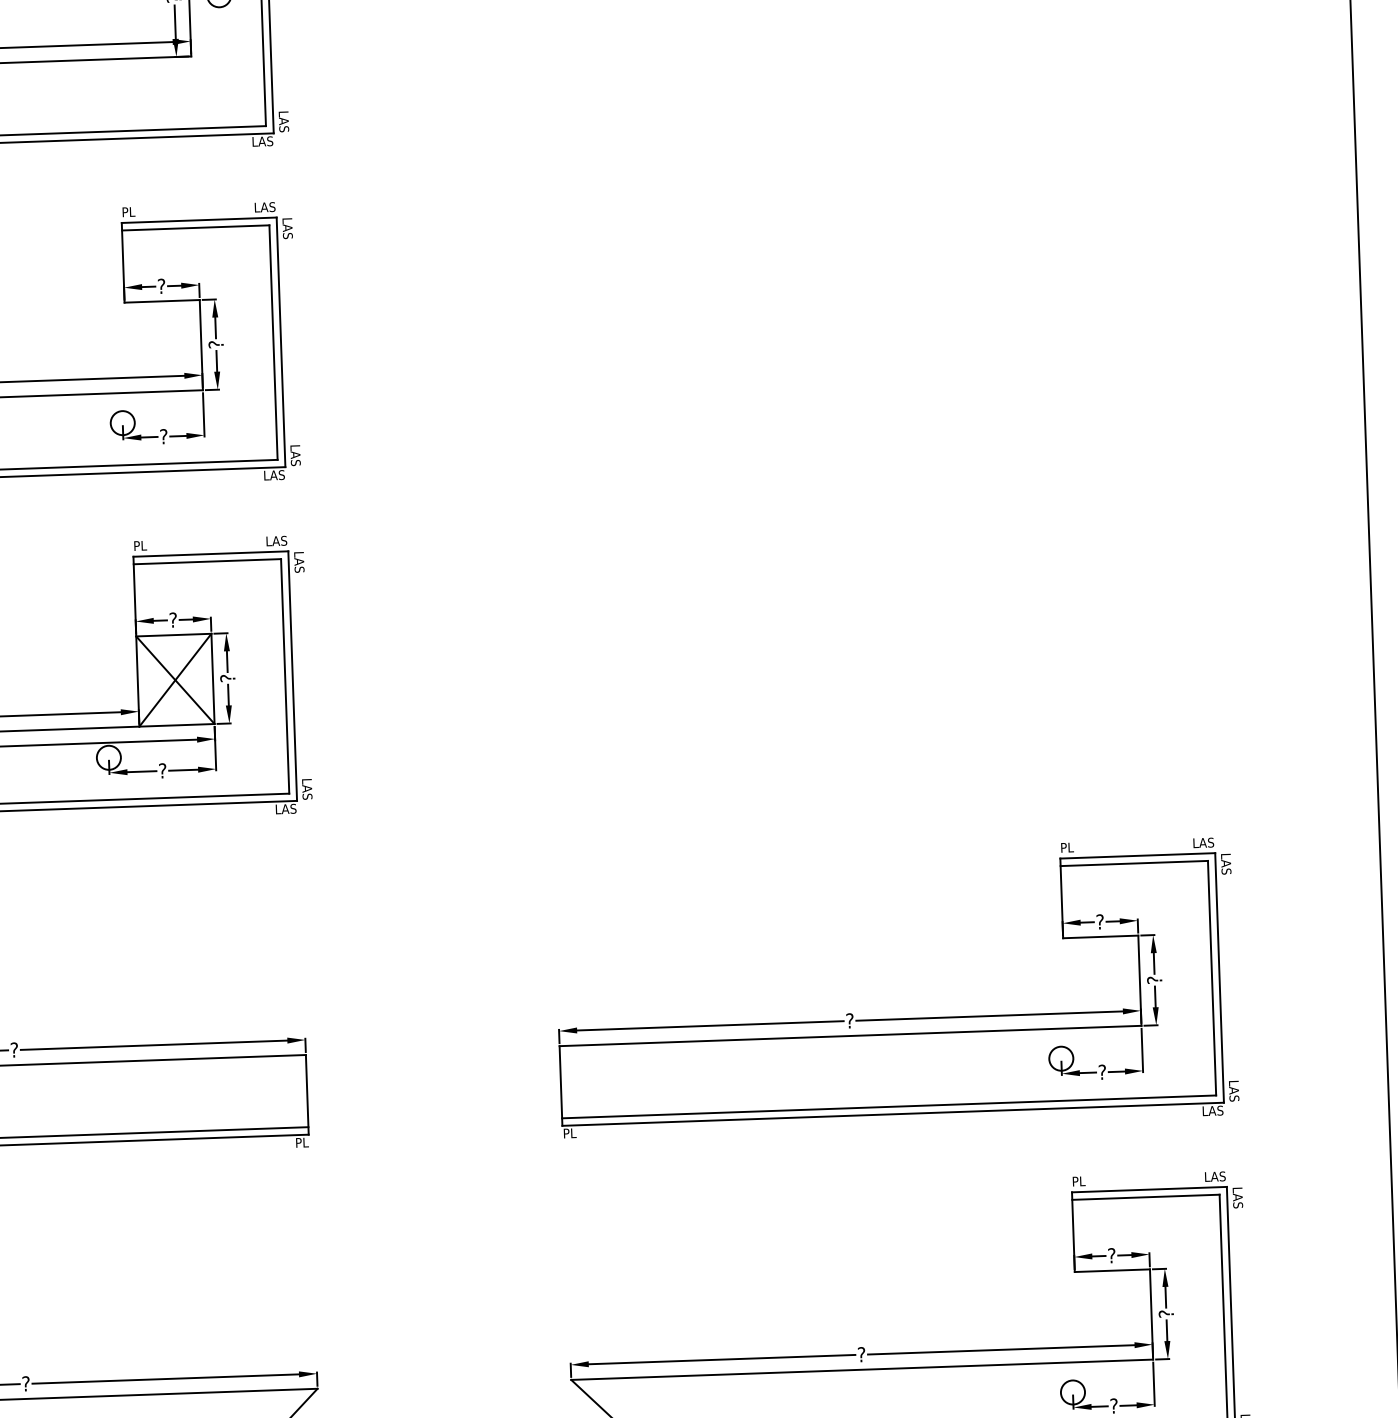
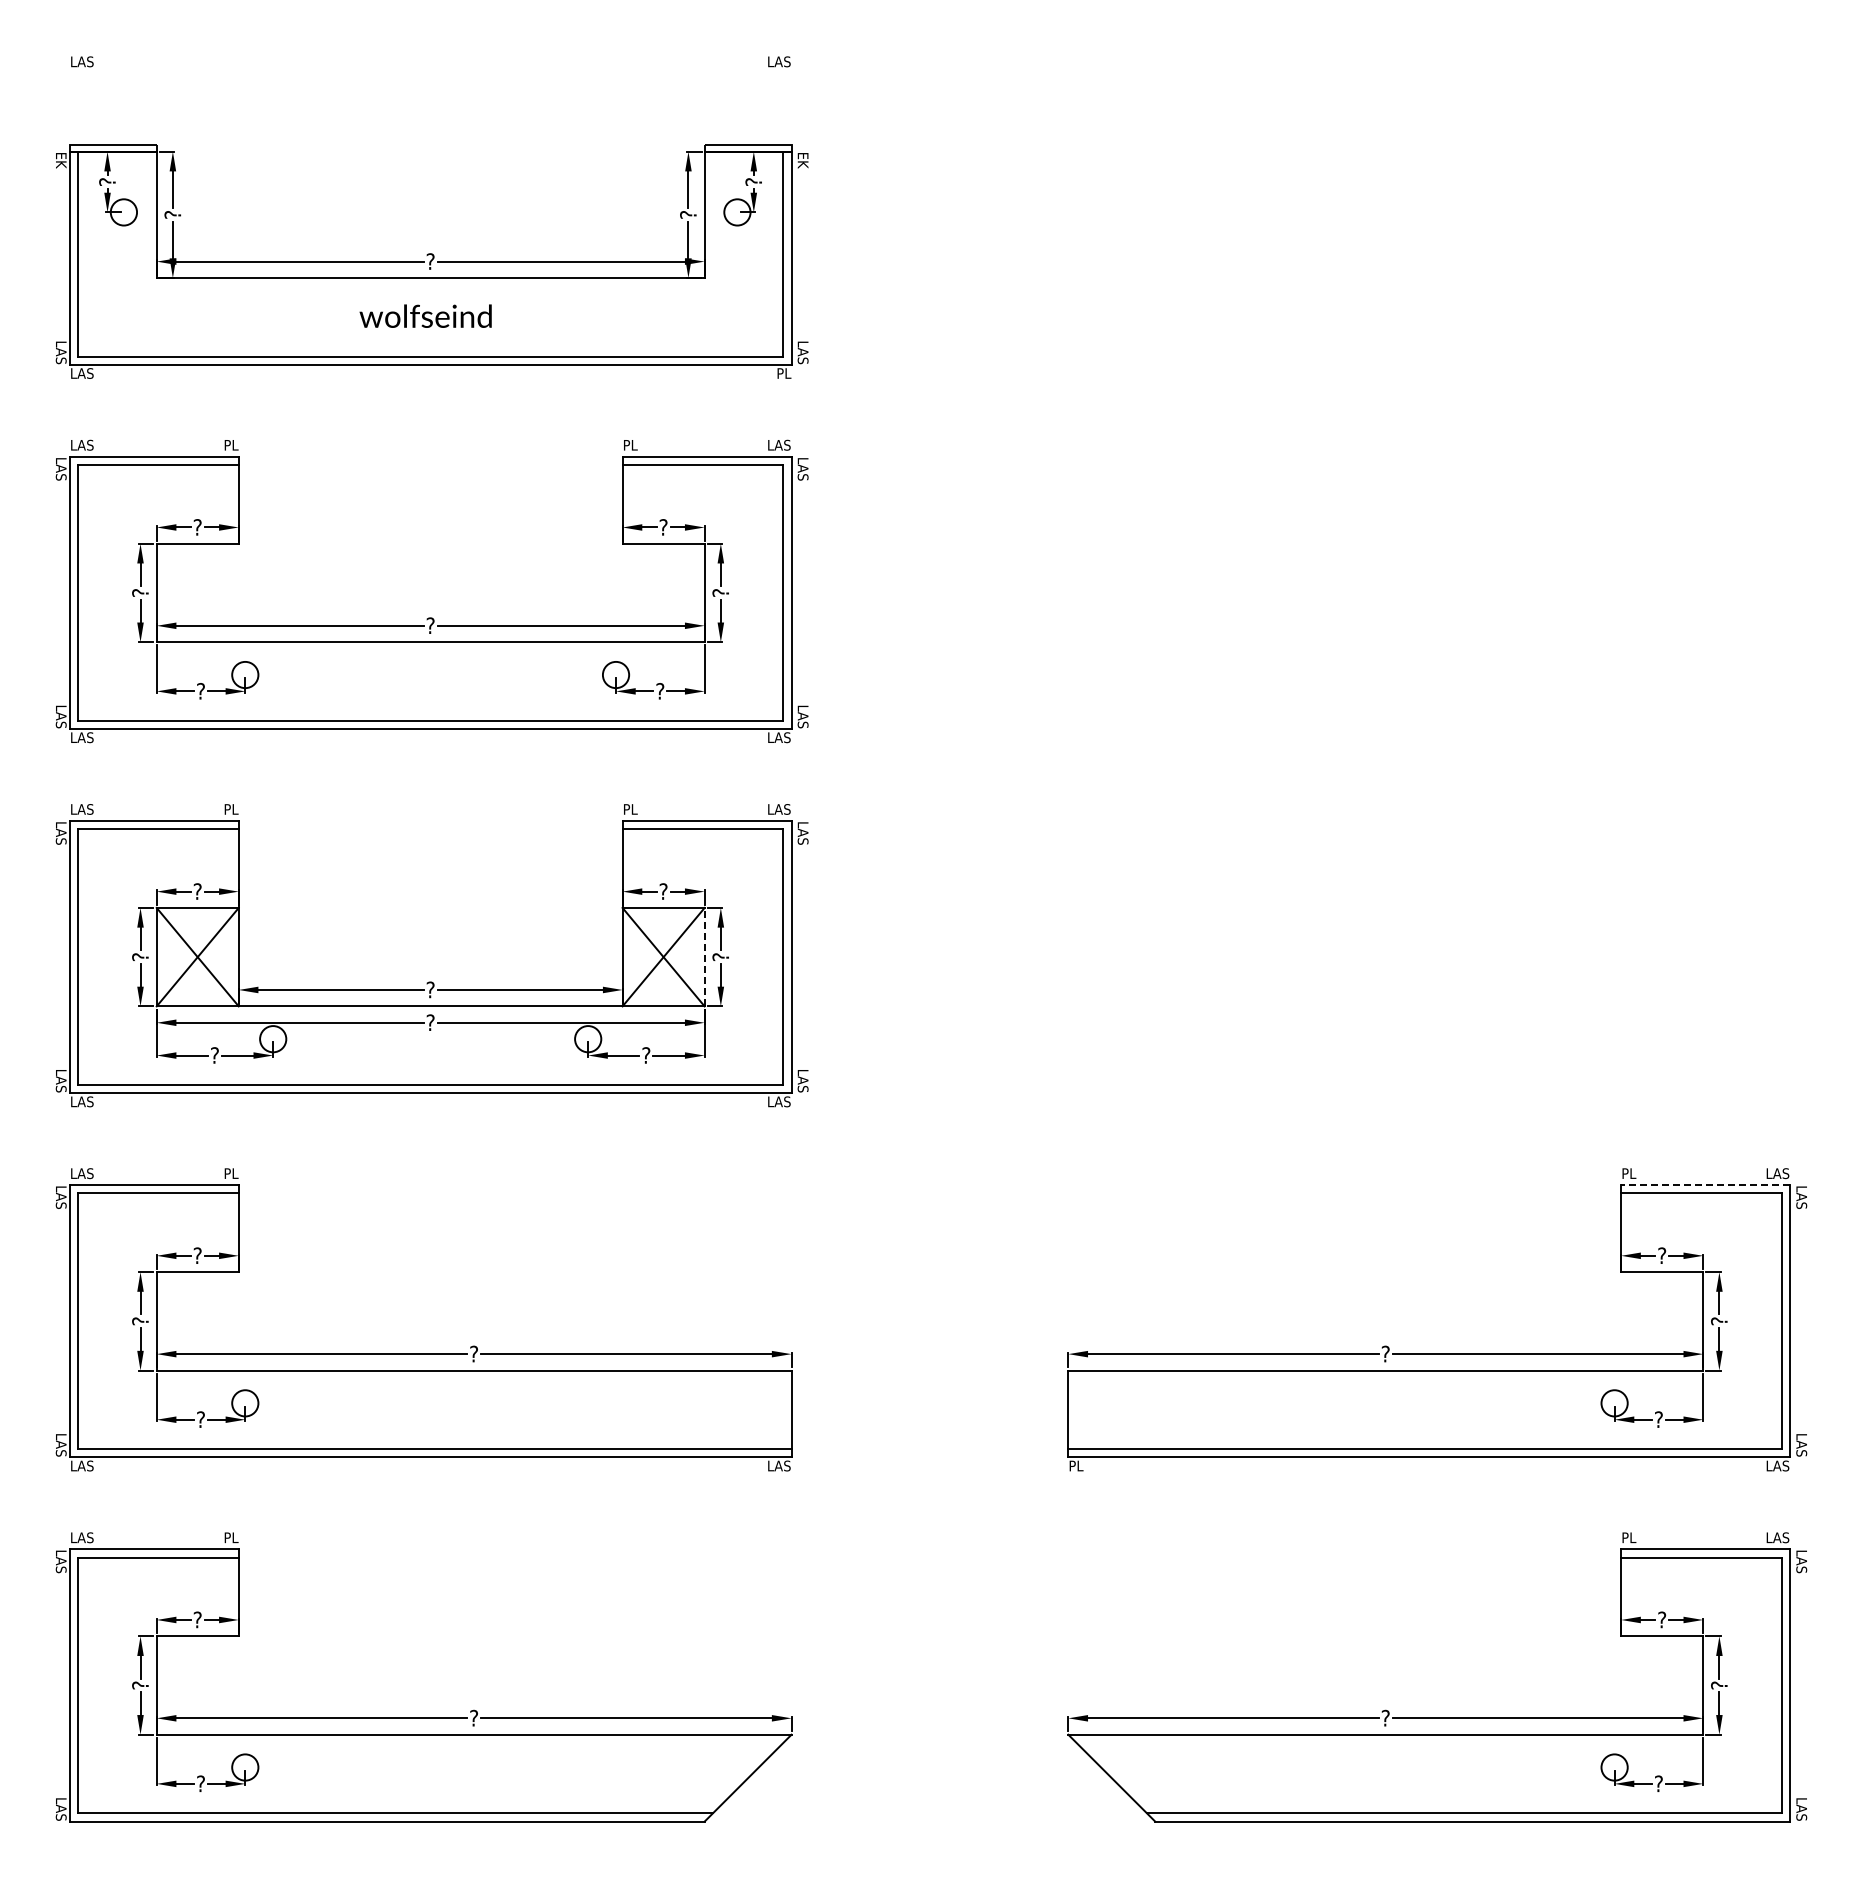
text: (262, 141) -> (779, 373), LAS -> PL
line: (212, 678) -> (704, 956), solid -> dashed
line: (1137, 856) -> (1705, 1185), solid -> dashed
text: (297, 1142) -> (779, 1465), PL -> LAS

